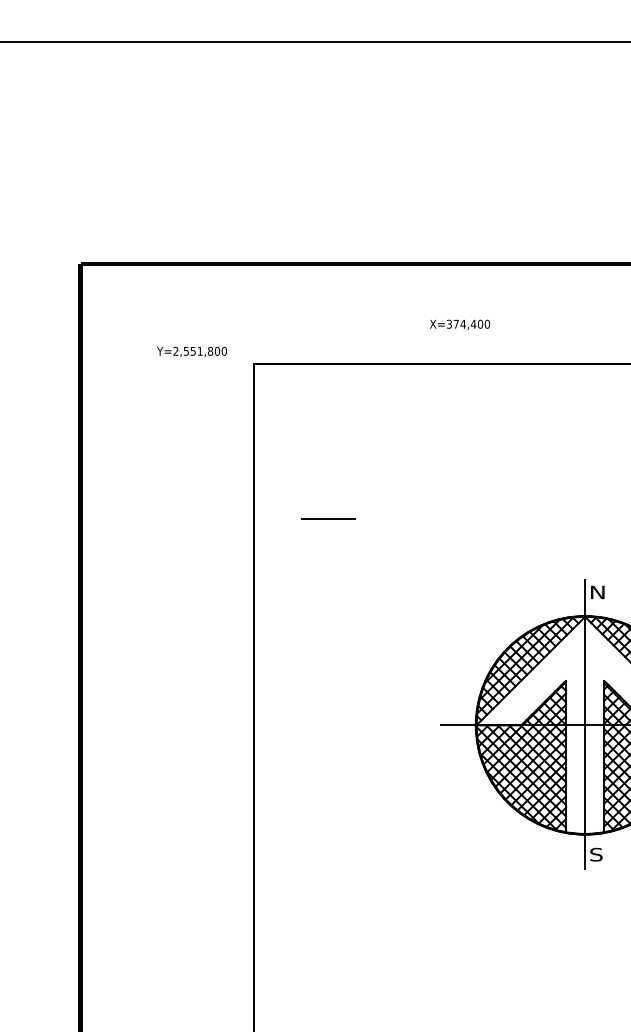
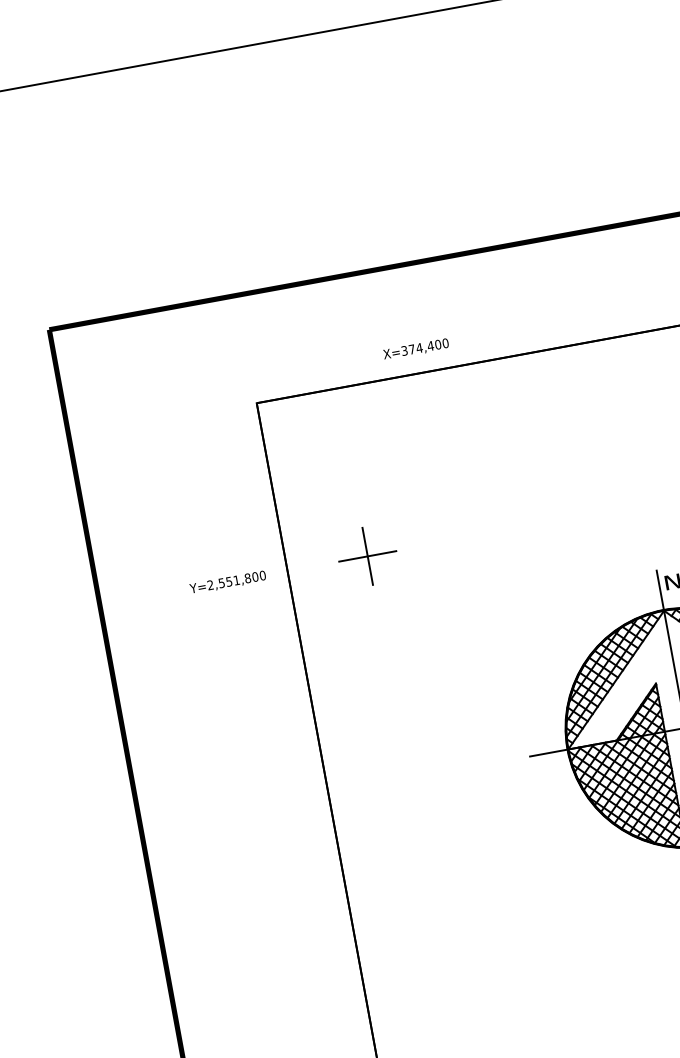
text: (460, 324) -> (416, 348), moved
text: (191, 351) -> (227, 582), moved
line: (328, 518) -> (367, 555), added

